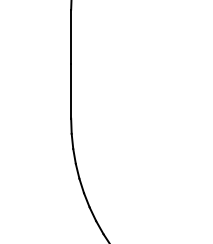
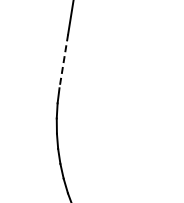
line: (71, 91) -> (64, 61), solid -> dashed

